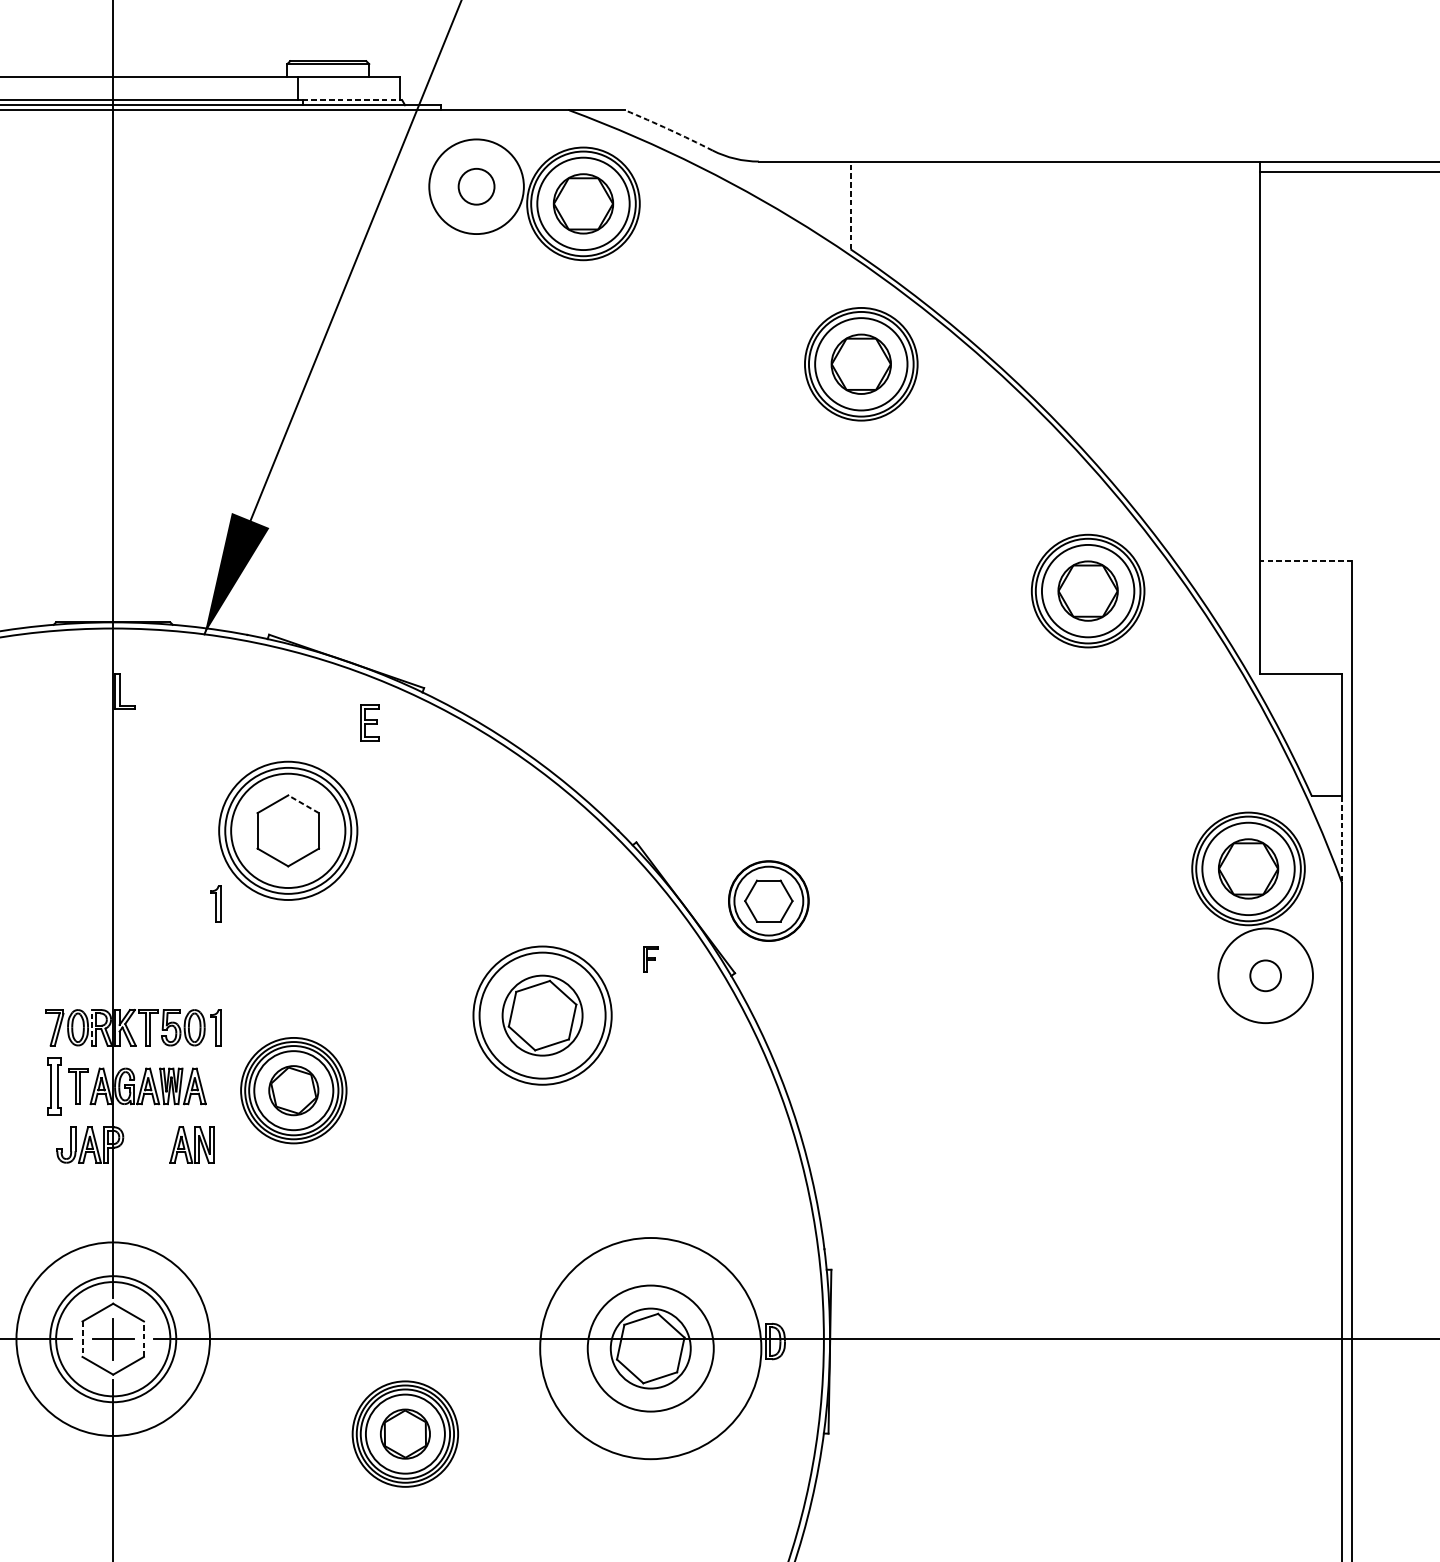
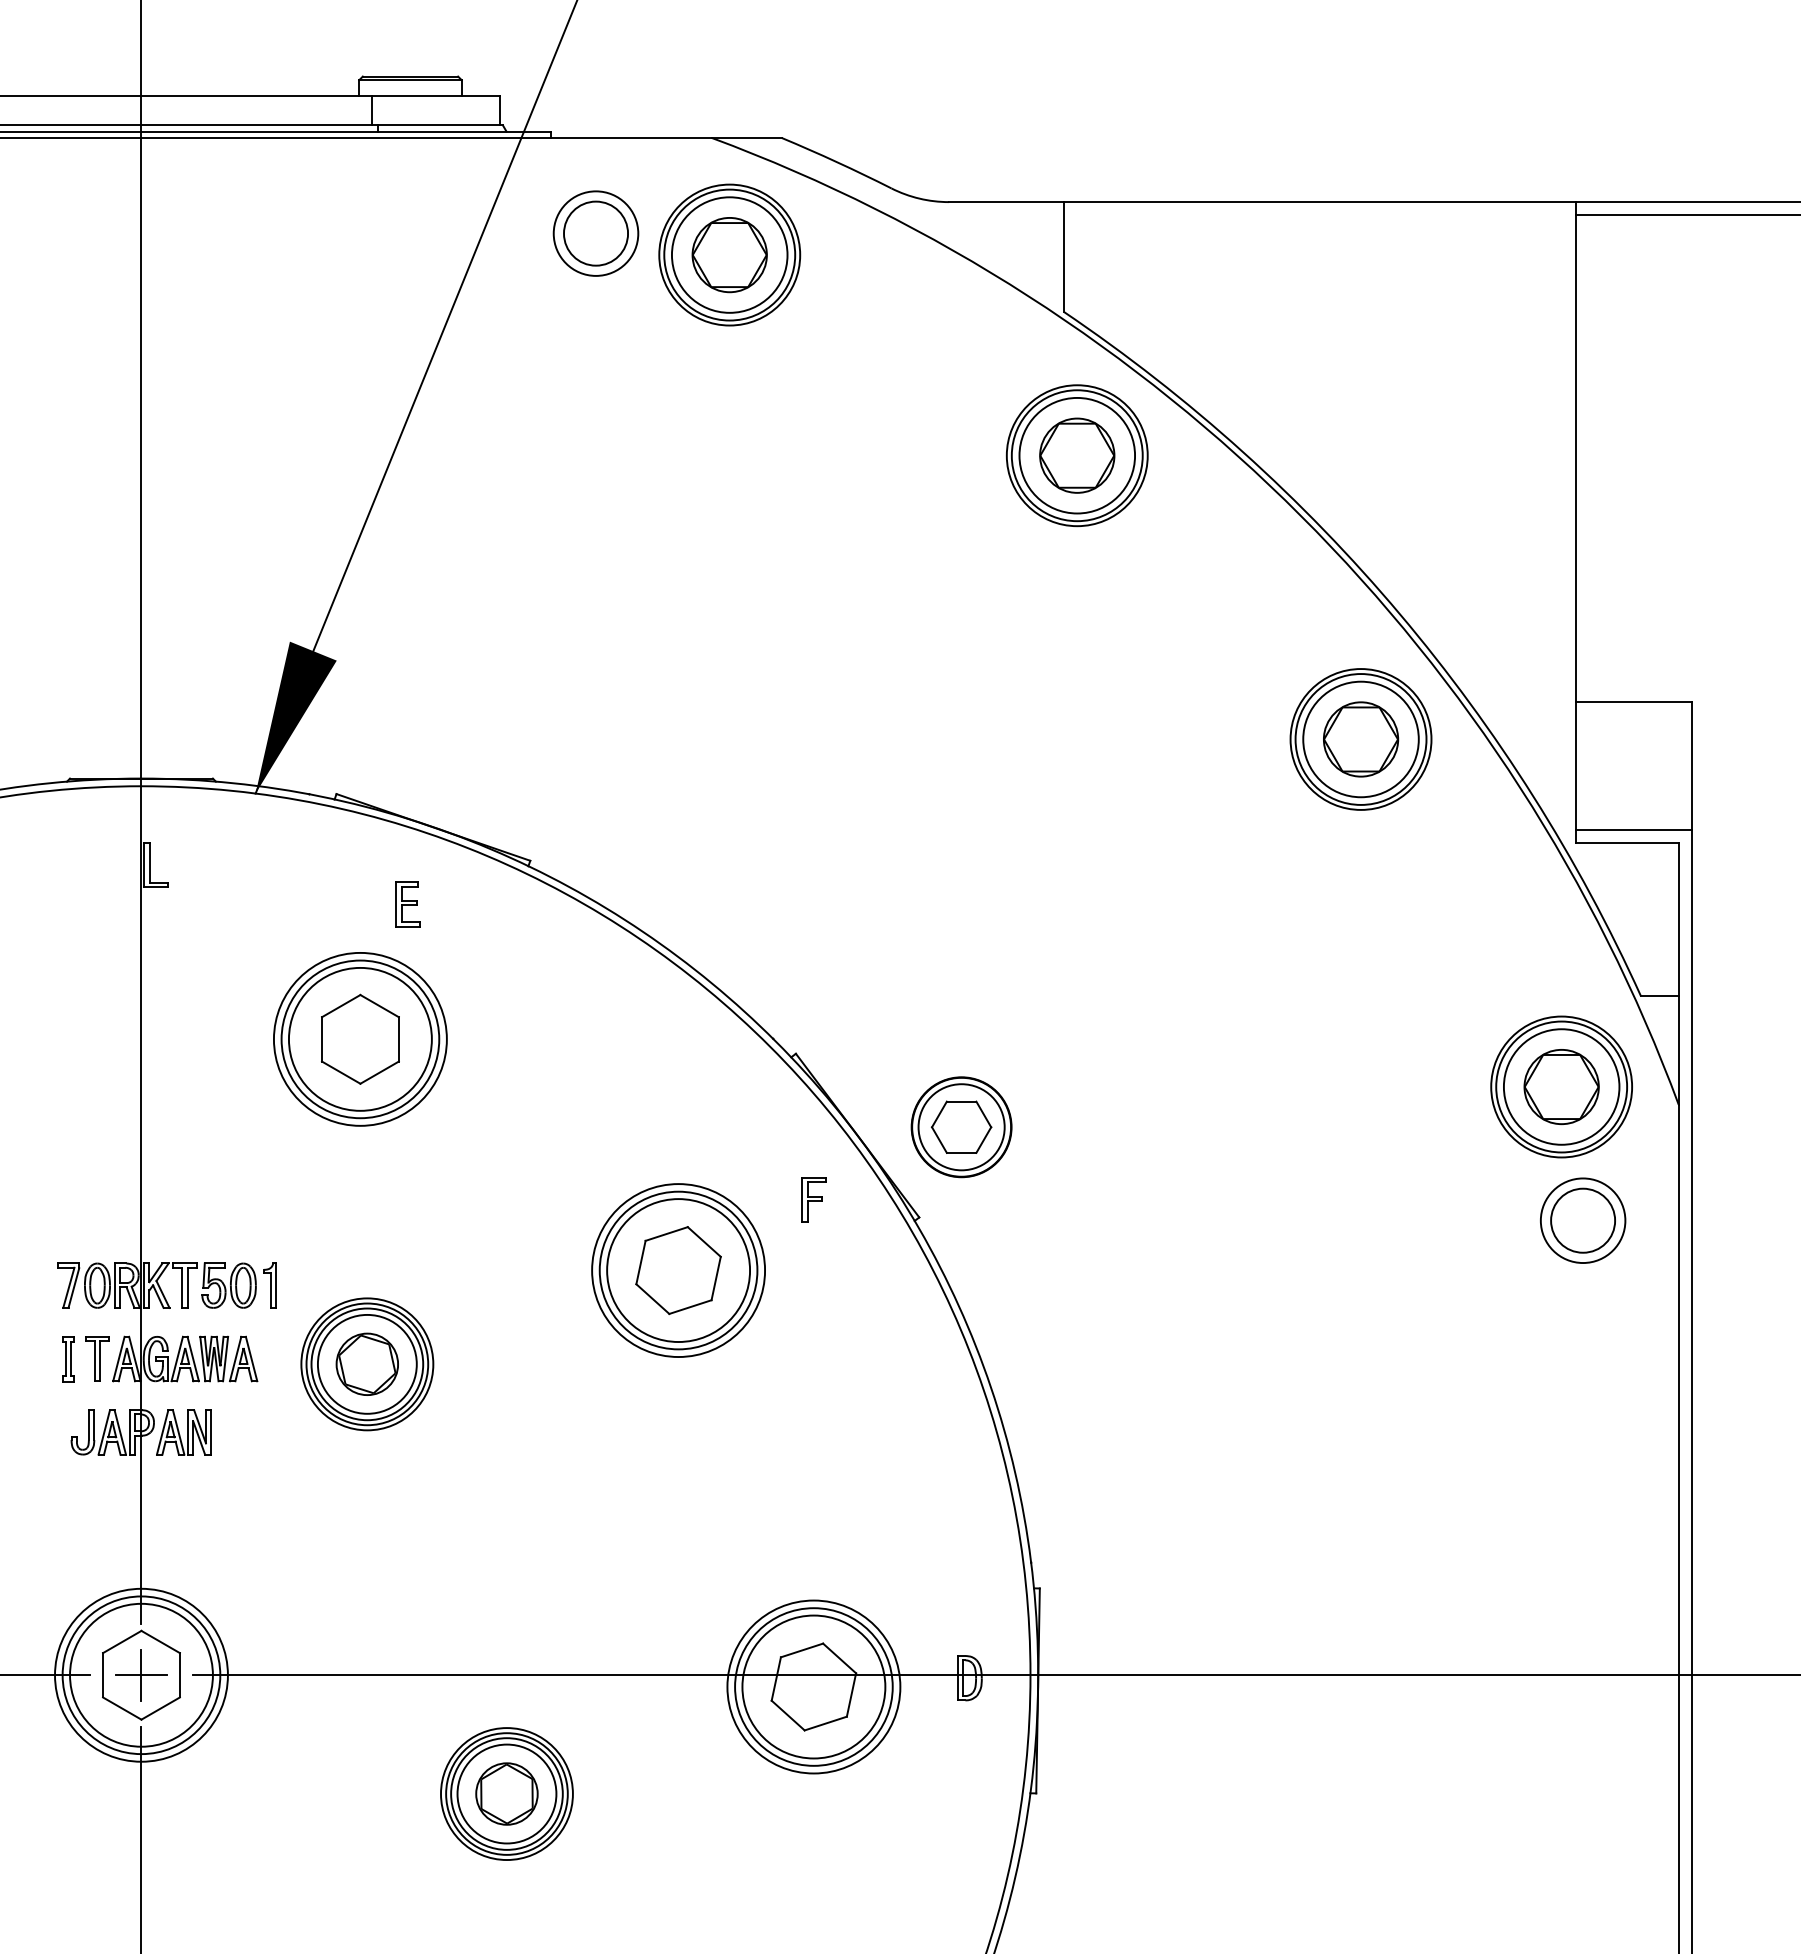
line: (353, 100) -> (441, 125), dashed -> solid
arc: (669, 129) -> (837, 162), dashed -> solid
circle: (476, 186) -> (595, 233), size x0.71
circle: (476, 186) -> (596, 233), size x1.43
line: (850, 205) -> (1063, 256), dashed -> solid
line: (1305, 560) -> (1633, 701), dashed -> solid
line: (1305, 663) -> (1633, 829), added
part: (369, 723) -> (407, 904), moved
line: (303, 803) -> (379, 1005), dashed -> solid
line: (1341, 840) -> (1678, 1051), dashed -> solid
part: (215, 903) -> (269, 1130), removed
part: (650, 958) -> (813, 1199), size x1.43
circle: (1265, 975) -> (1582, 1220), size x0.71
circle: (1265, 975) -> (1583, 1220), size x1.67
circle: (542, 1015) -> (678, 1270), size x1.43
line: (91, 1027) -> (114, 1285), dashed -> solid
part: (54, 1086) -> (68, 1359), size x0.62
part: (191, 1145) -> (183, 1432), moved
circle: (113, 1338) -> (141, 1674), size x0.71
line: (143, 1338) -> (179, 1674), dashed -> solid
line: (82, 1339) -> (103, 1675), dashed -> solid
circle: (650, 1348) -> (813, 1686), size x0.62
circle: (650, 1348) -> (813, 1686), size x1.43

